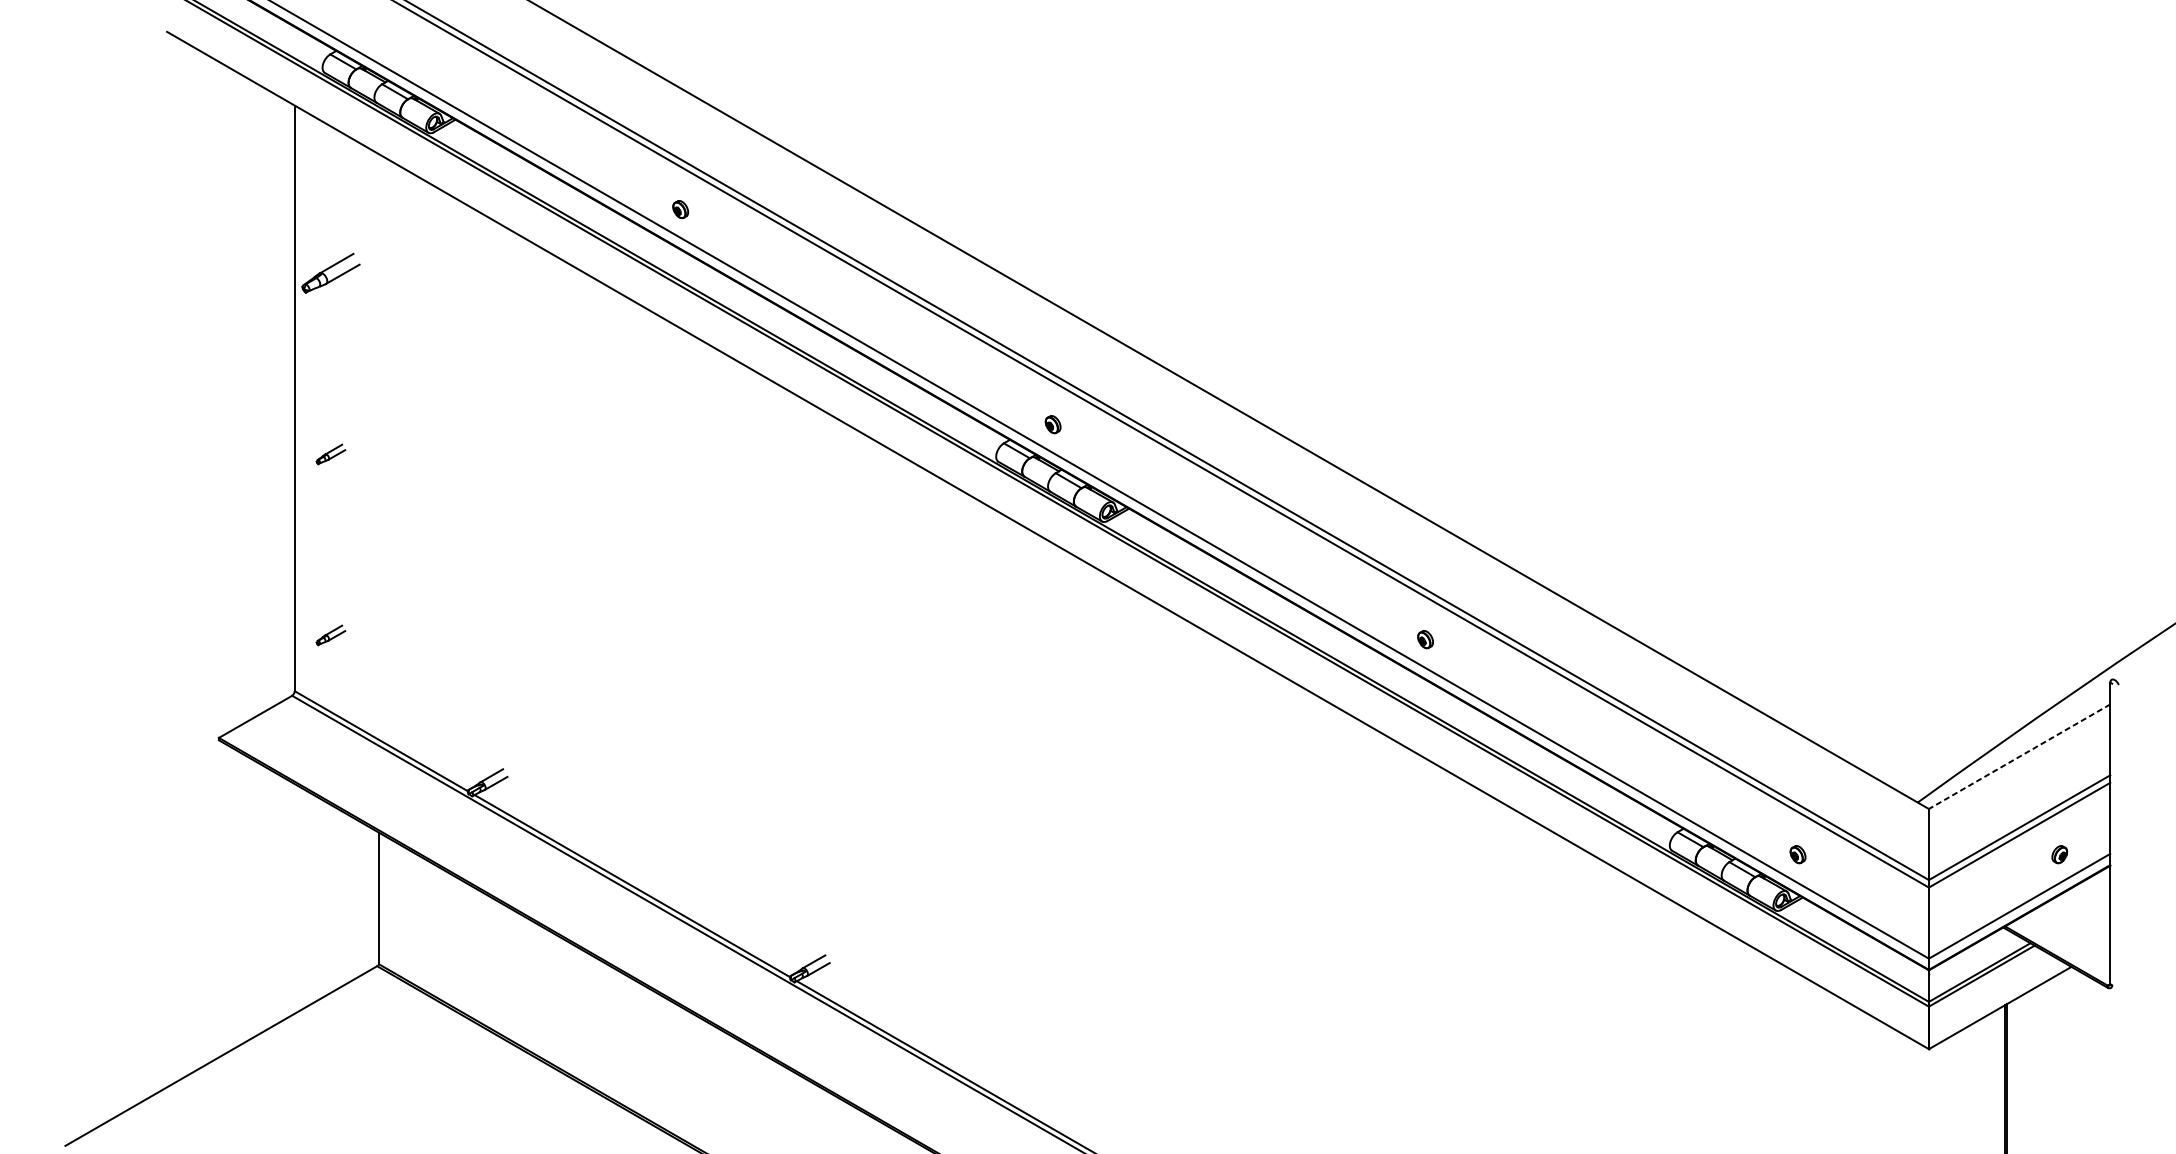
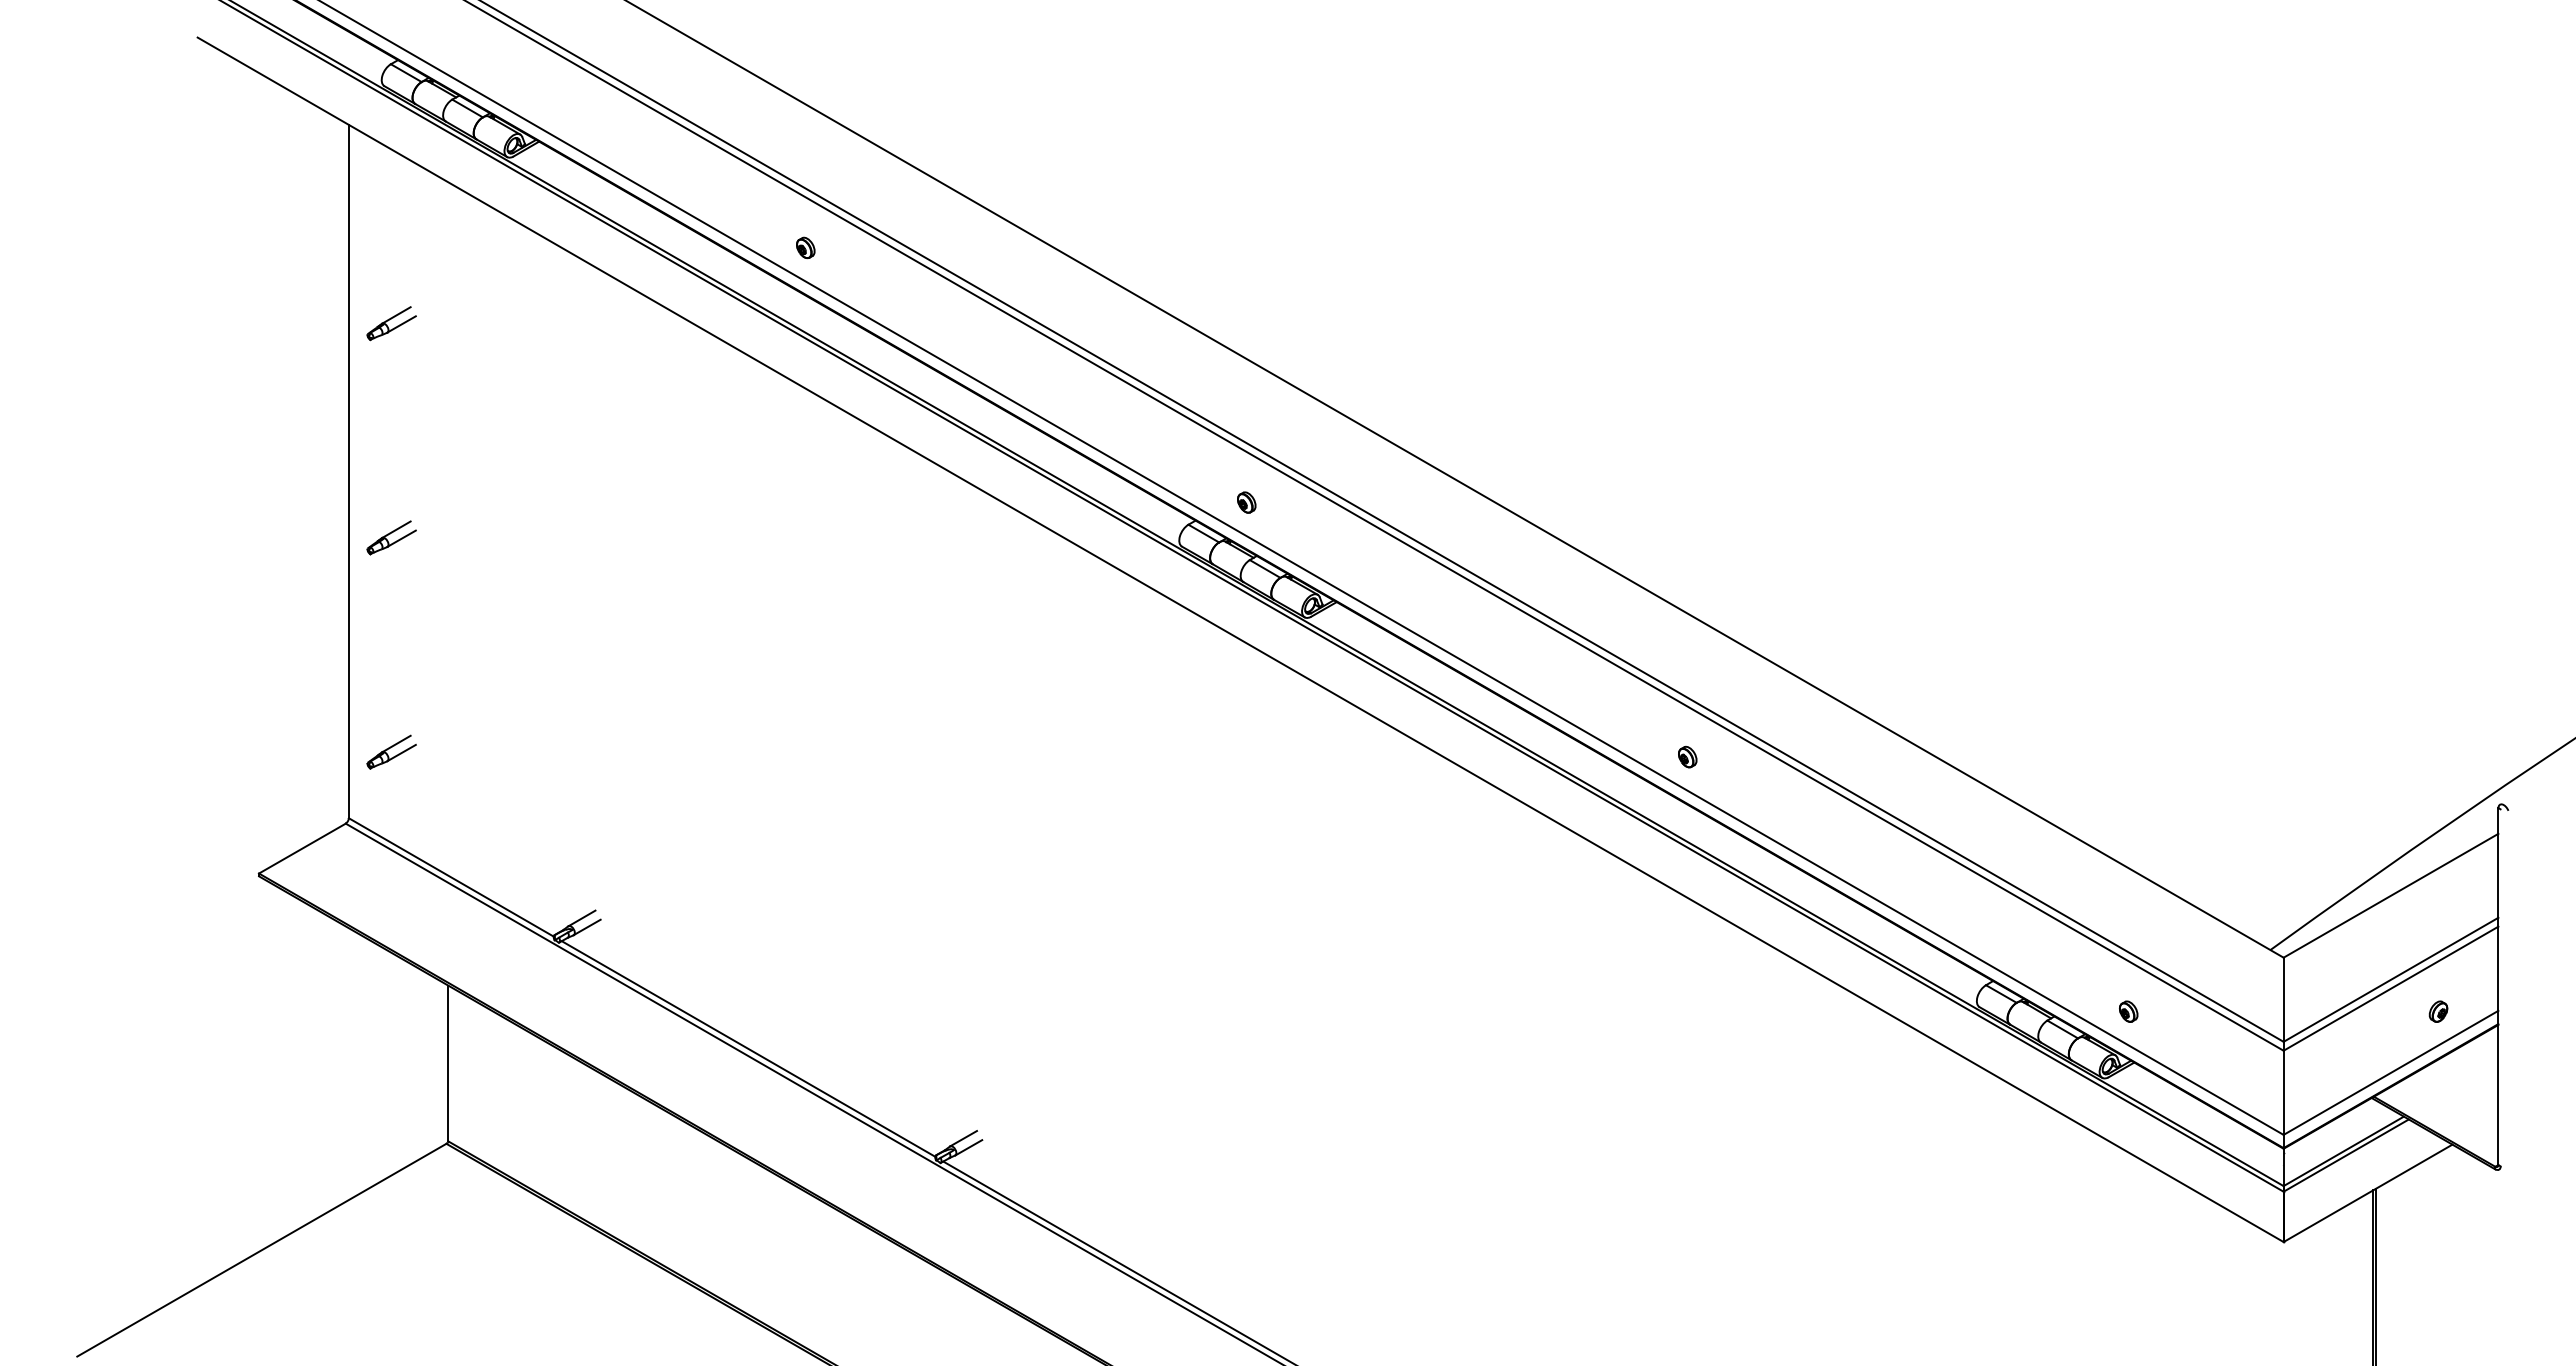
part: (330, 273) -> (391, 323), size x0.71
part: (330, 454) -> (391, 537), size x1.43
part: (330, 634) -> (391, 751), size x1.43
line: (2020, 756) -> (2391, 895), dashed -> solid

